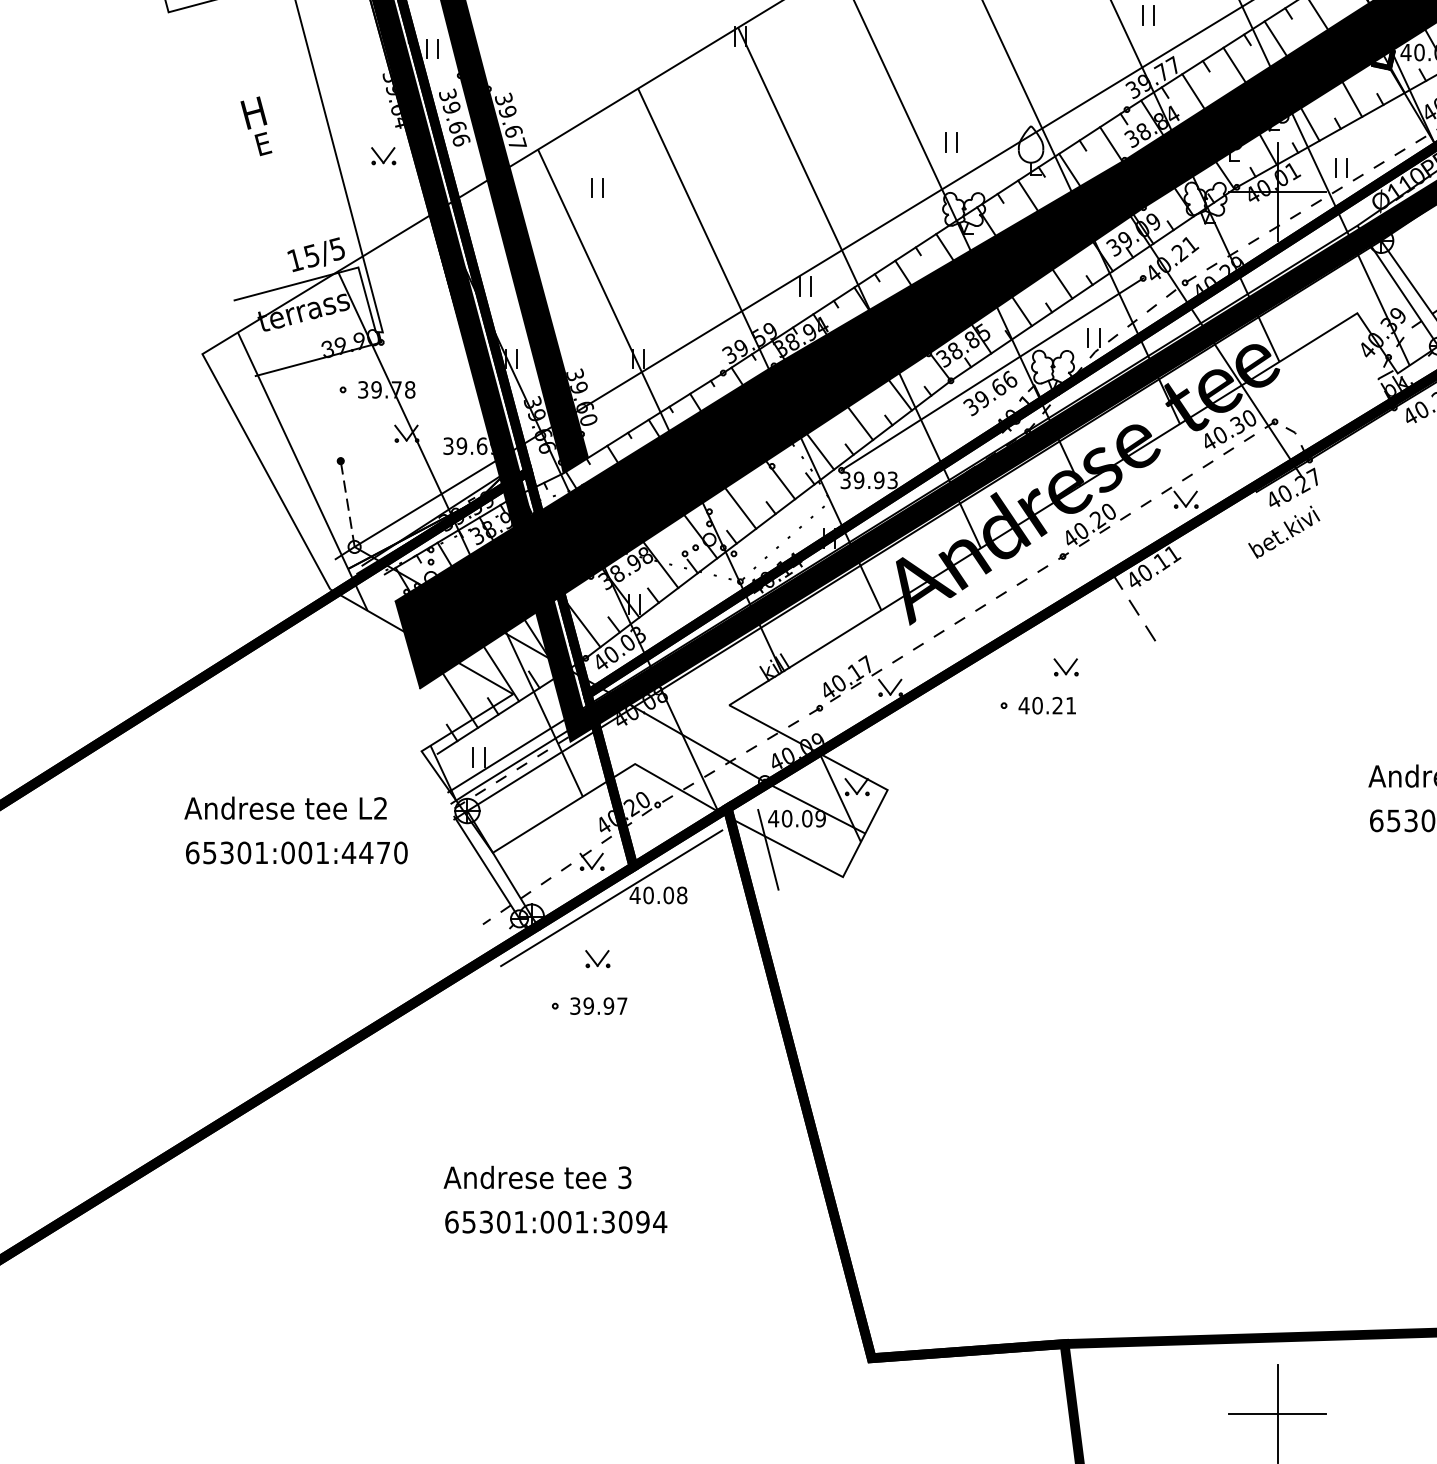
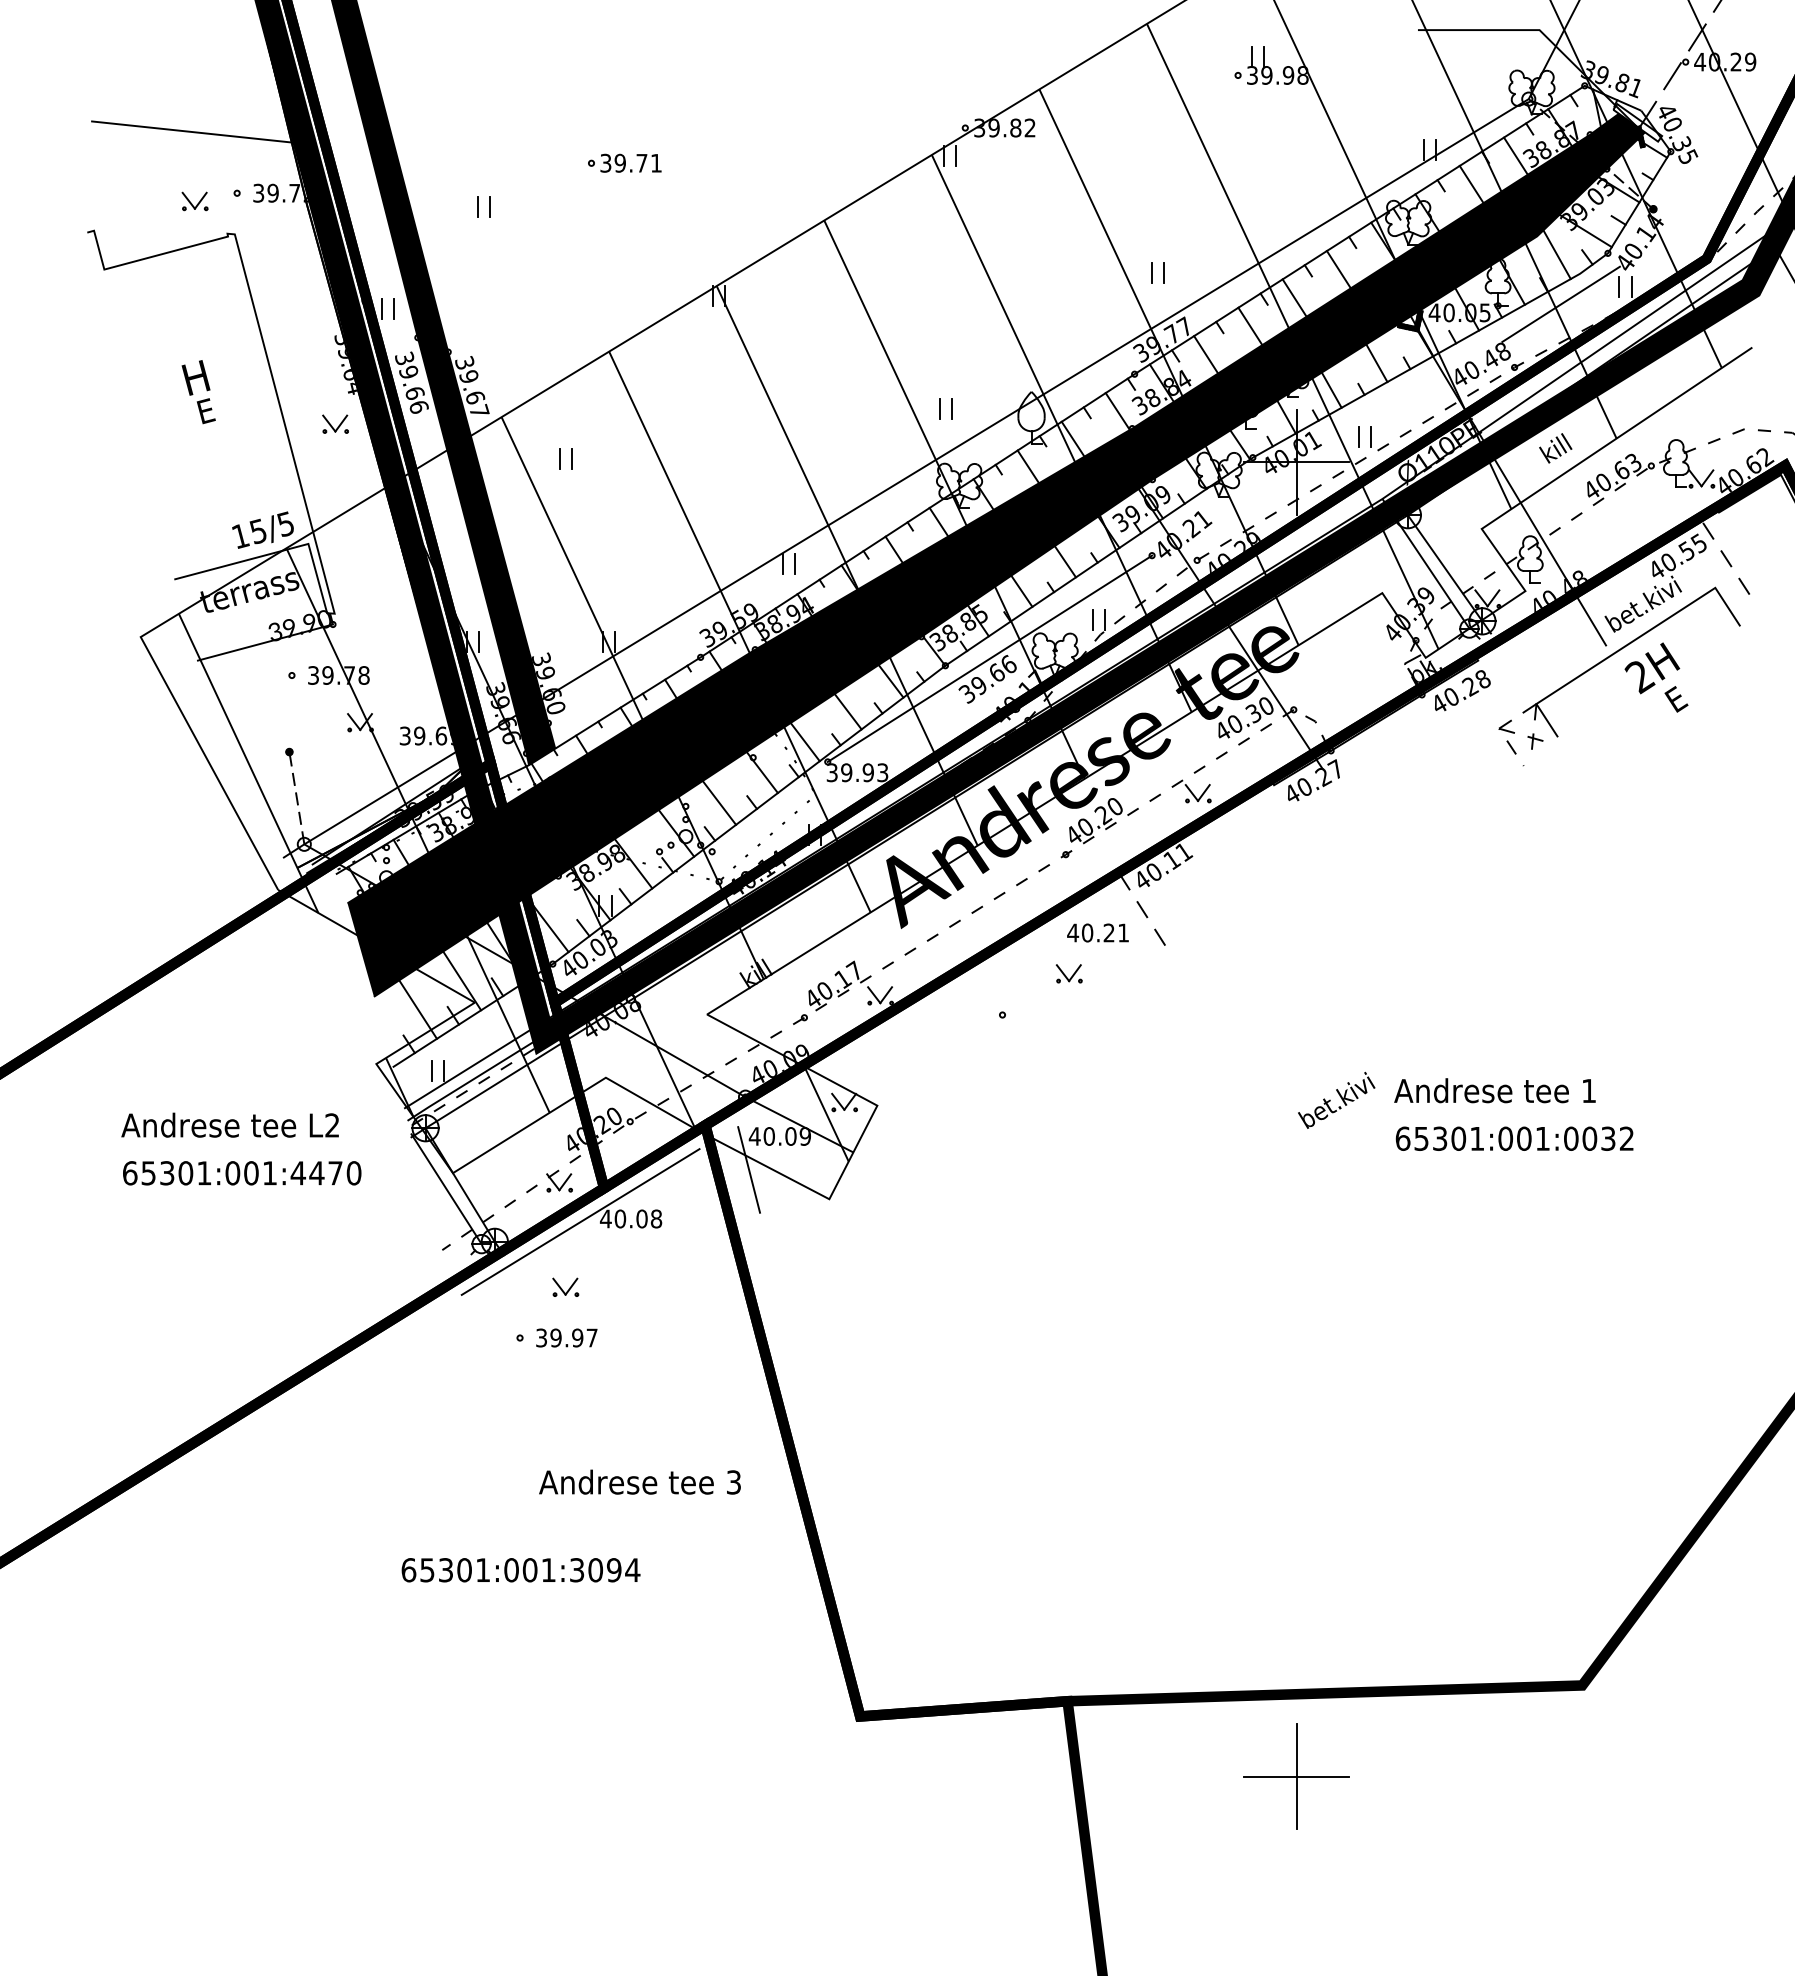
text: (1284, 531) -> (1336, 1099), moved
text: (1046, 705) -> (1097, 932), moved
text: (537, 1176) -> (639, 1481), moved

